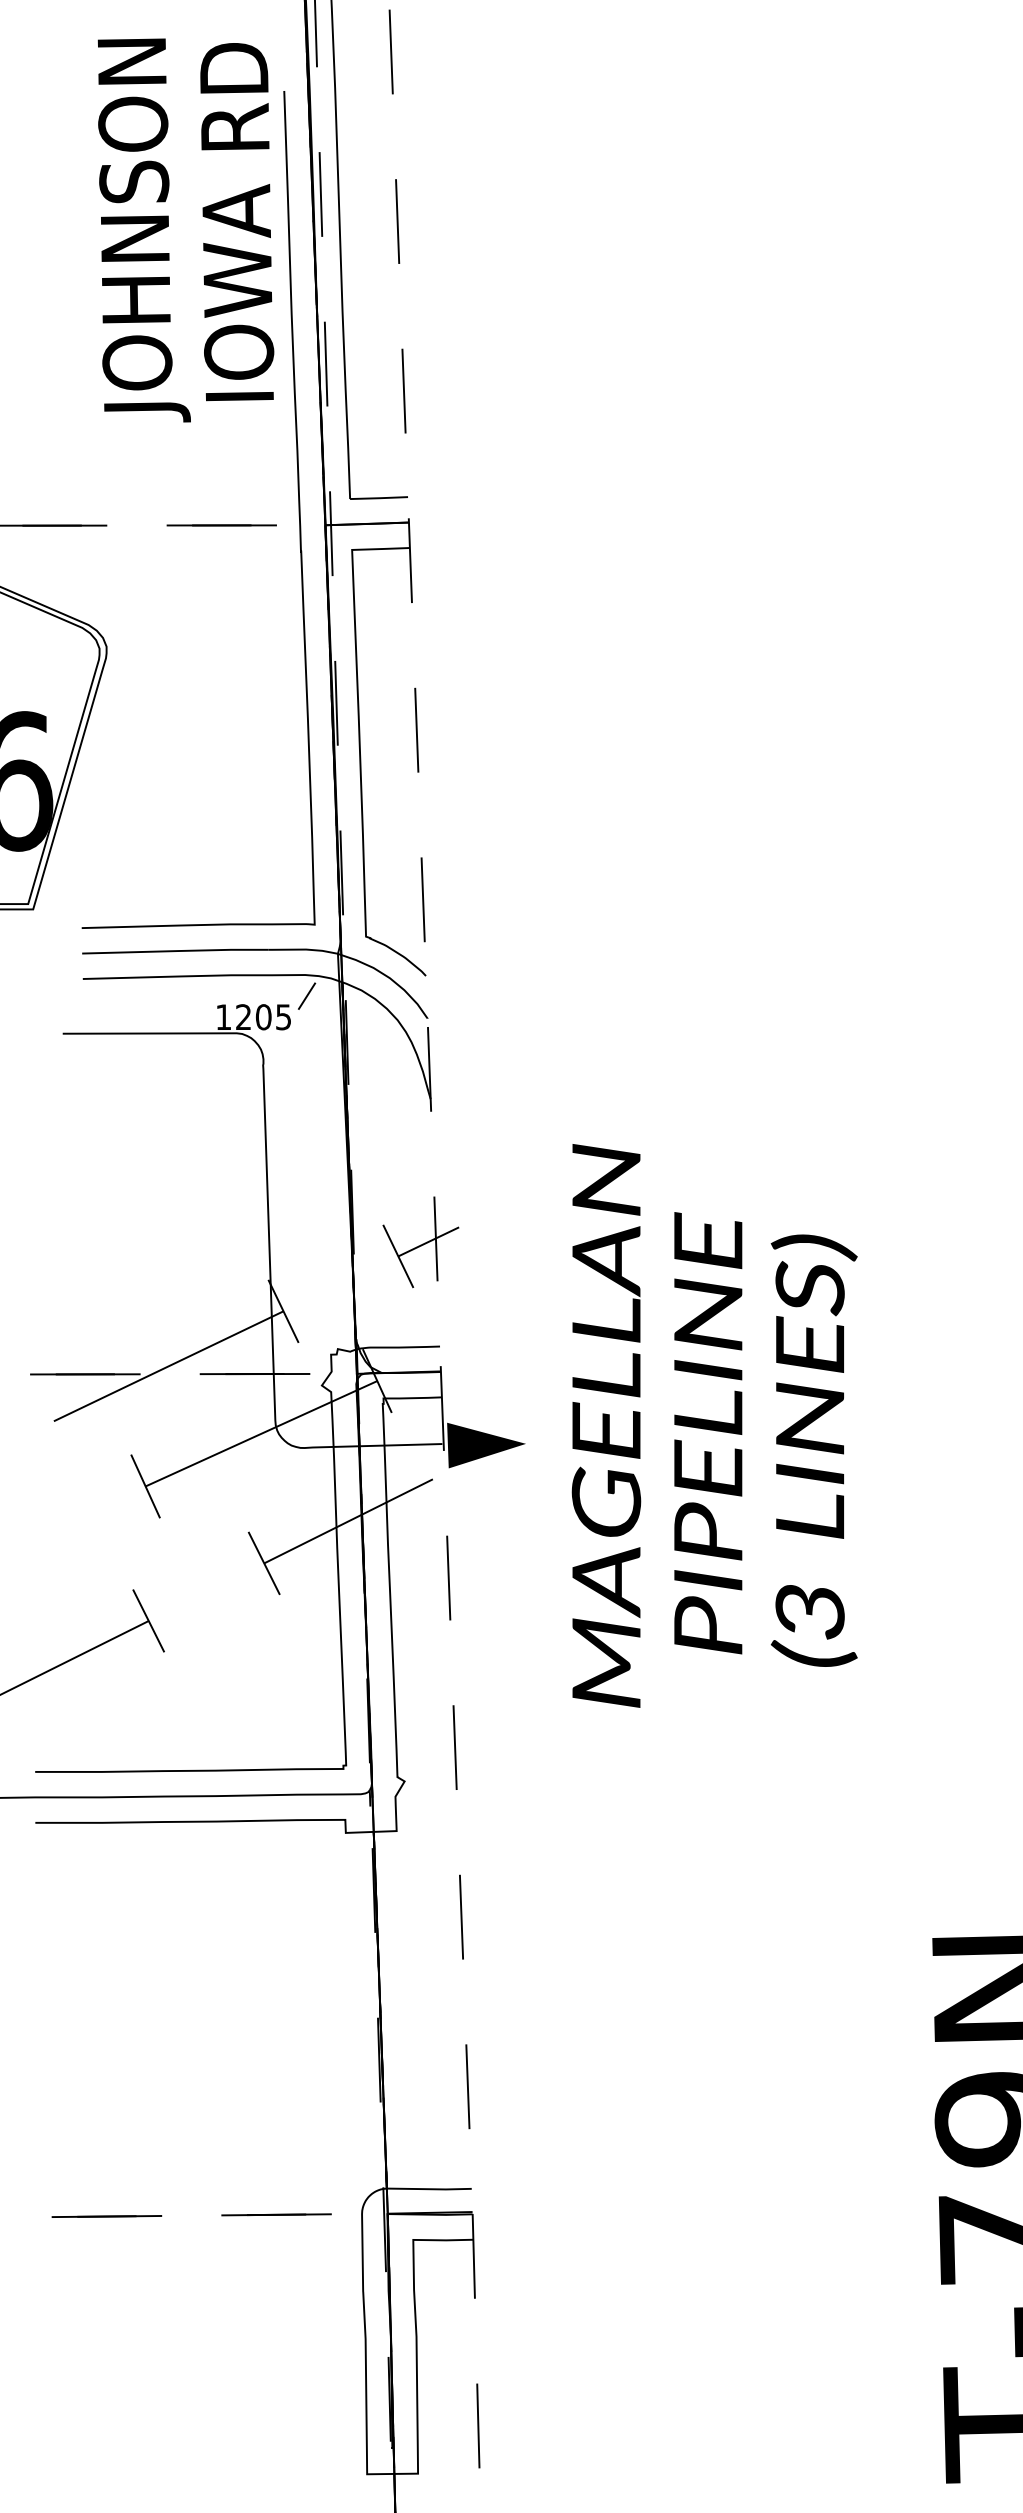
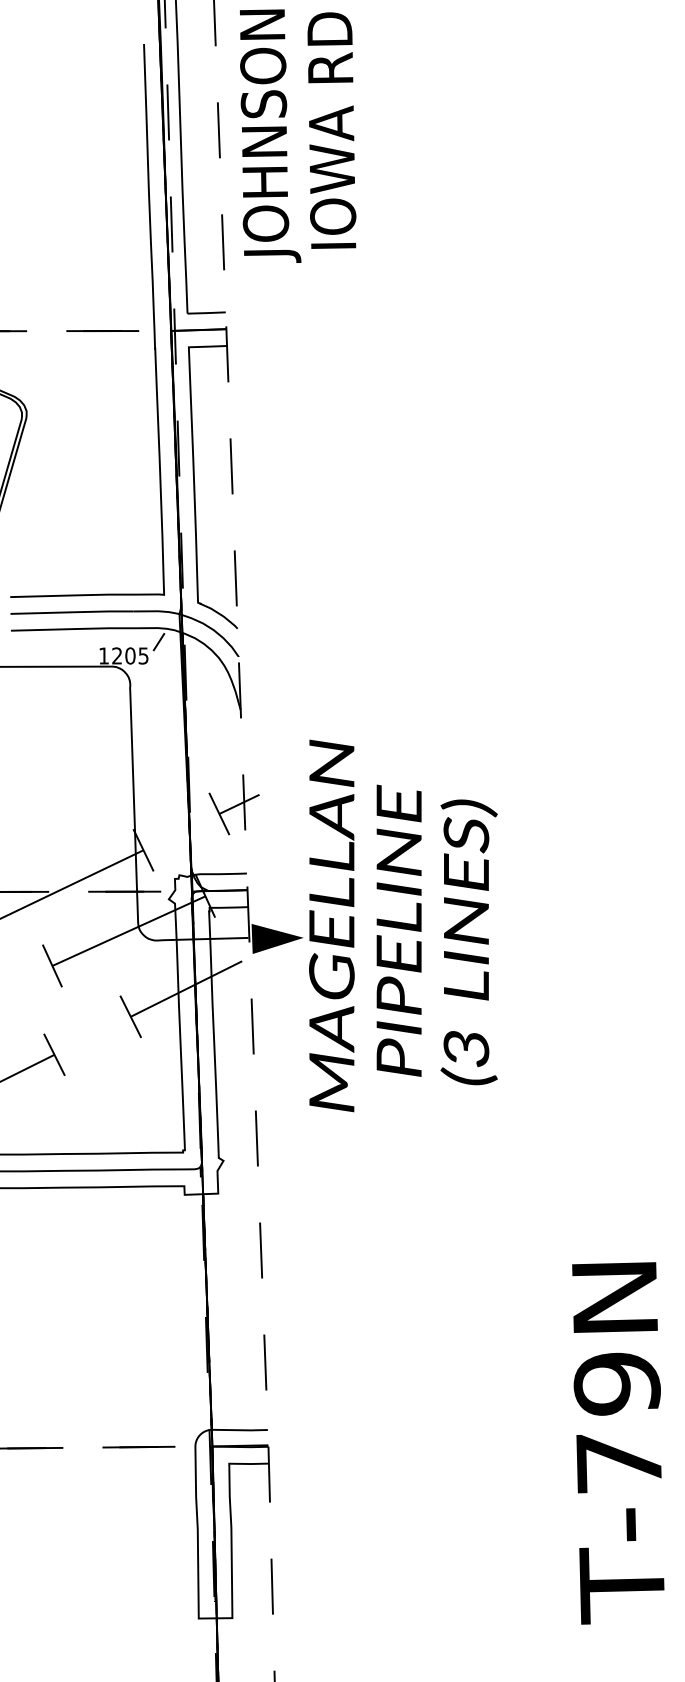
text: (186, 229) -> (298, 135), moved
text: (714, 1425) -> (403, 925), moved

